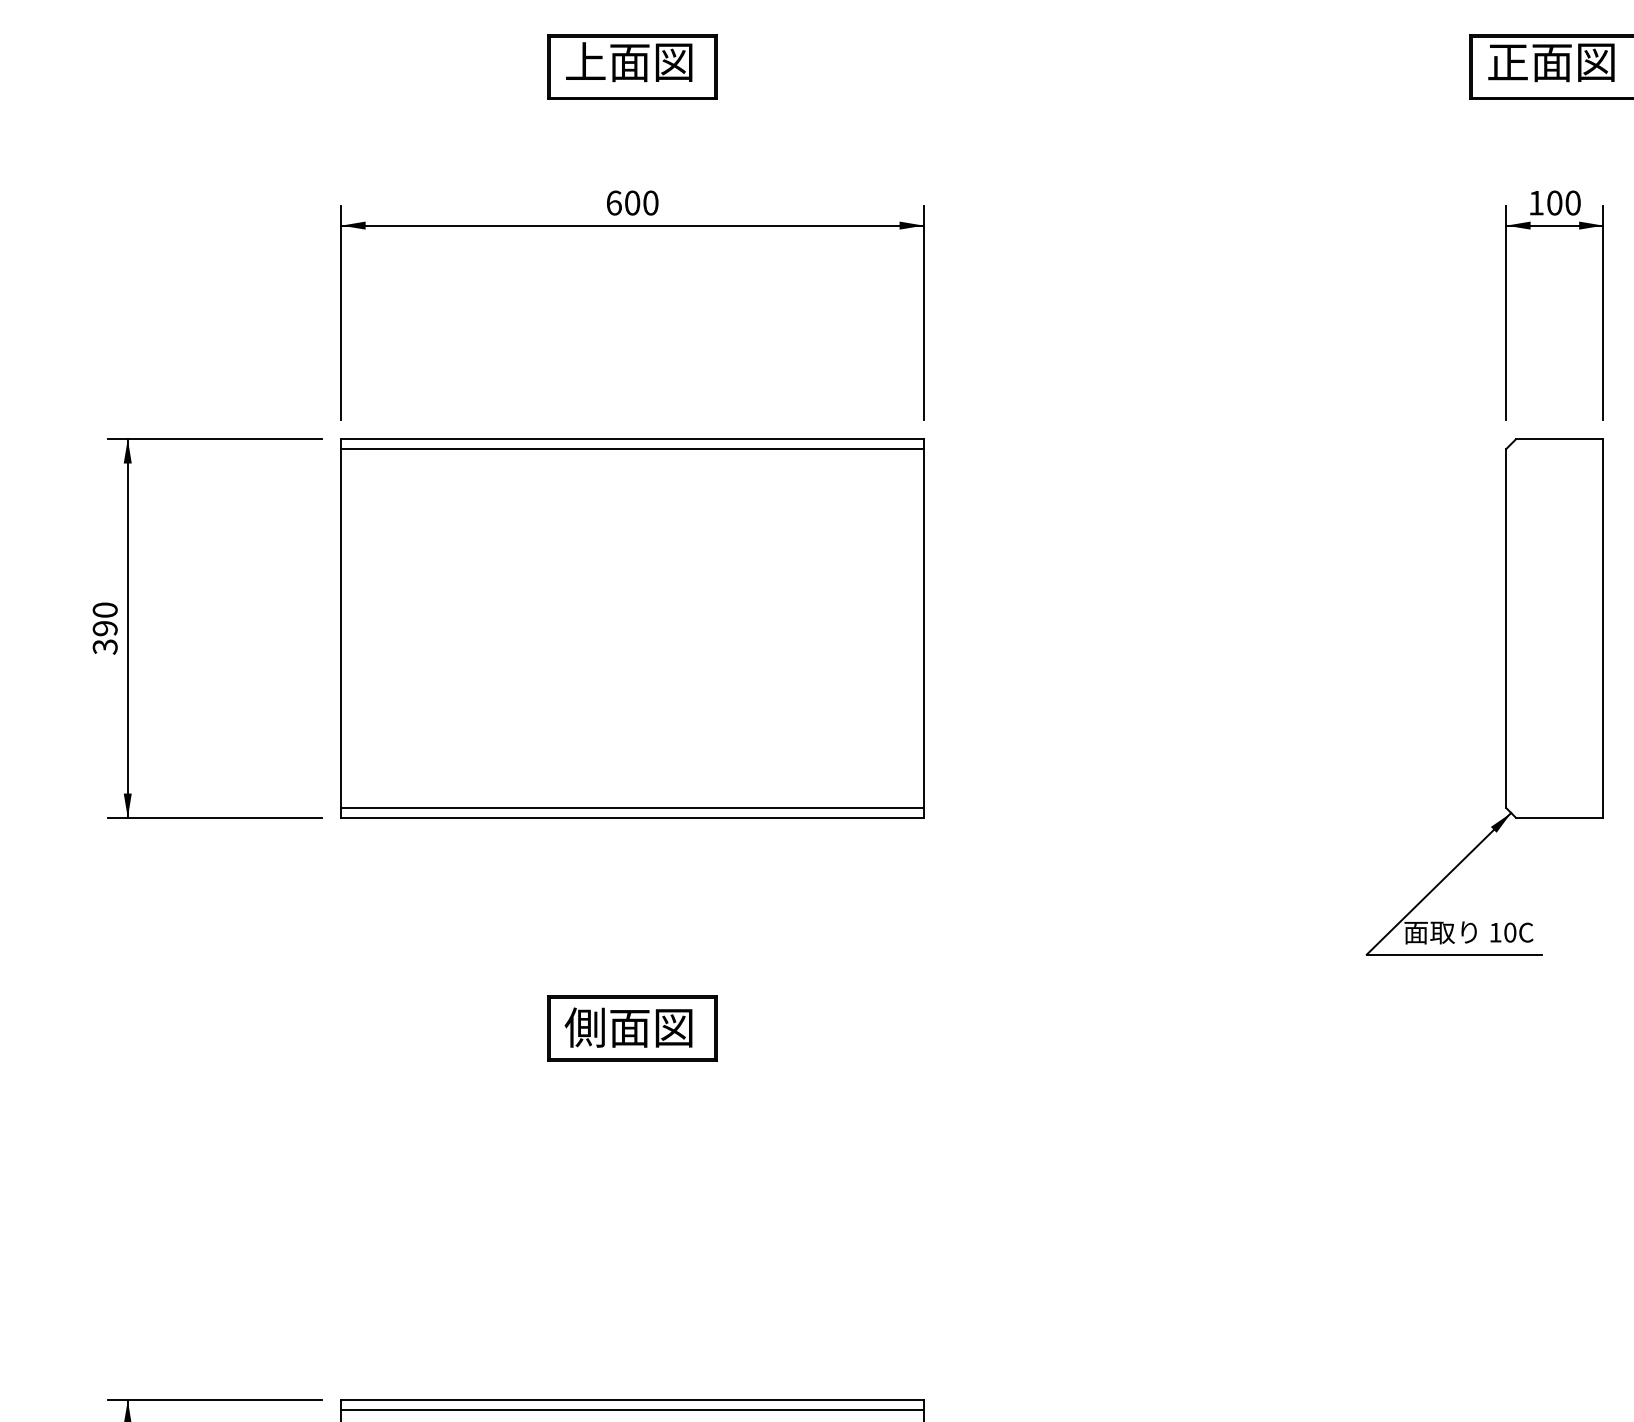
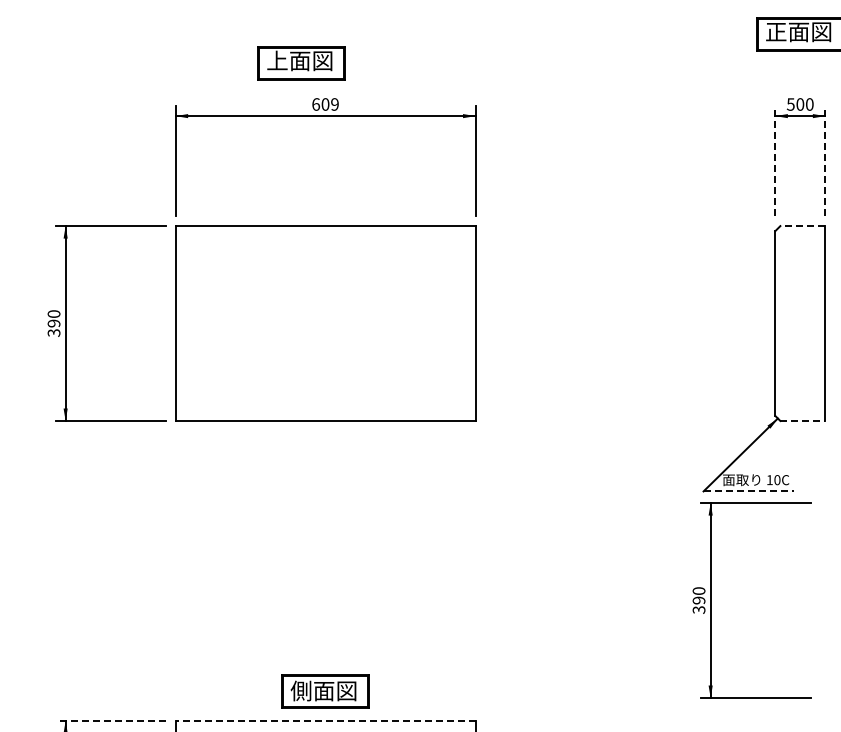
part: (632, 67) -> (301, 63), moved
text: (649, 203) -> (334, 104), 600 -> 609
text: (1535, 203) -> (790, 104), 100 -> 500
line: (1506, 313) -> (775, 161), solid -> dashed
line: (1603, 313) -> (825, 161), solid -> dashed
line: (1558, 440) -> (802, 226), solid -> dashed
line: (632, 449) -> (325, 231), removed
line: (632, 809) -> (325, 416), removed
line: (1560, 818) -> (803, 421), solid -> dashed
line: (1454, 954) -> (748, 491), solid -> dashed
part: (632, 1028) -> (325, 691), moved
part: (1382, 1166) -> (711, 600), added
line: (214, 1399) -> (110, 720), solid -> dashed
line: (632, 1399) -> (325, 720), solid -> dashed
line: (632, 1409) -> (325, 725), removed

